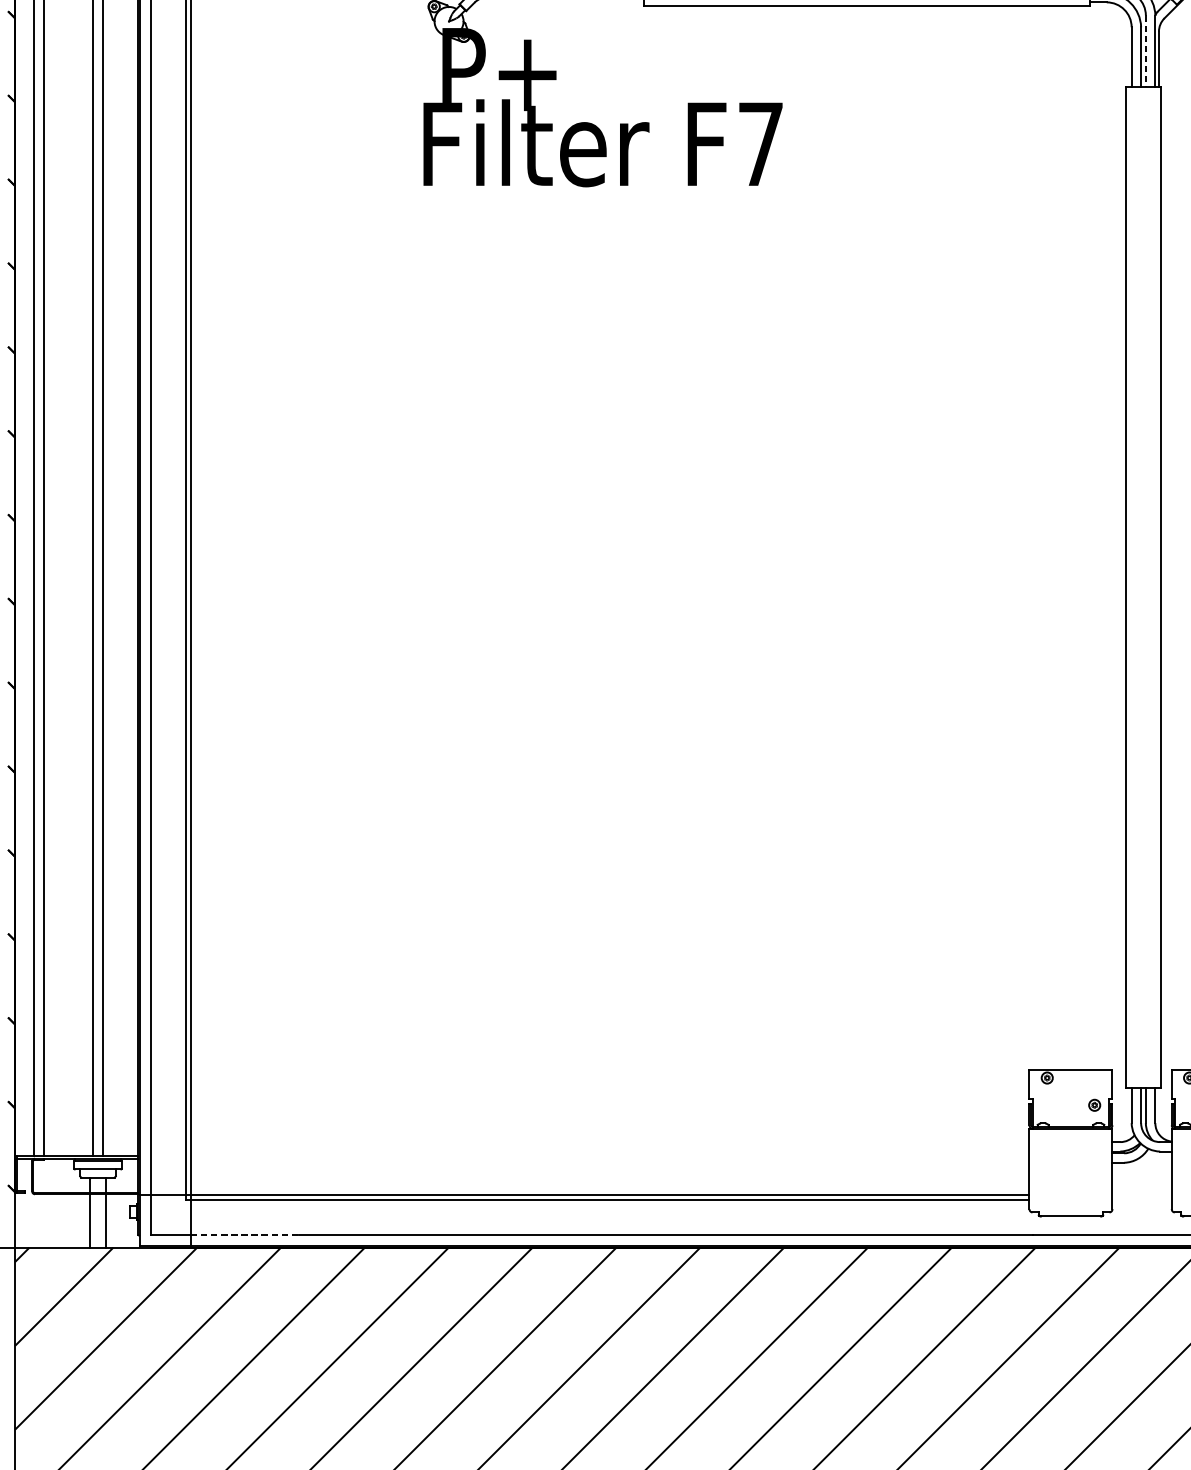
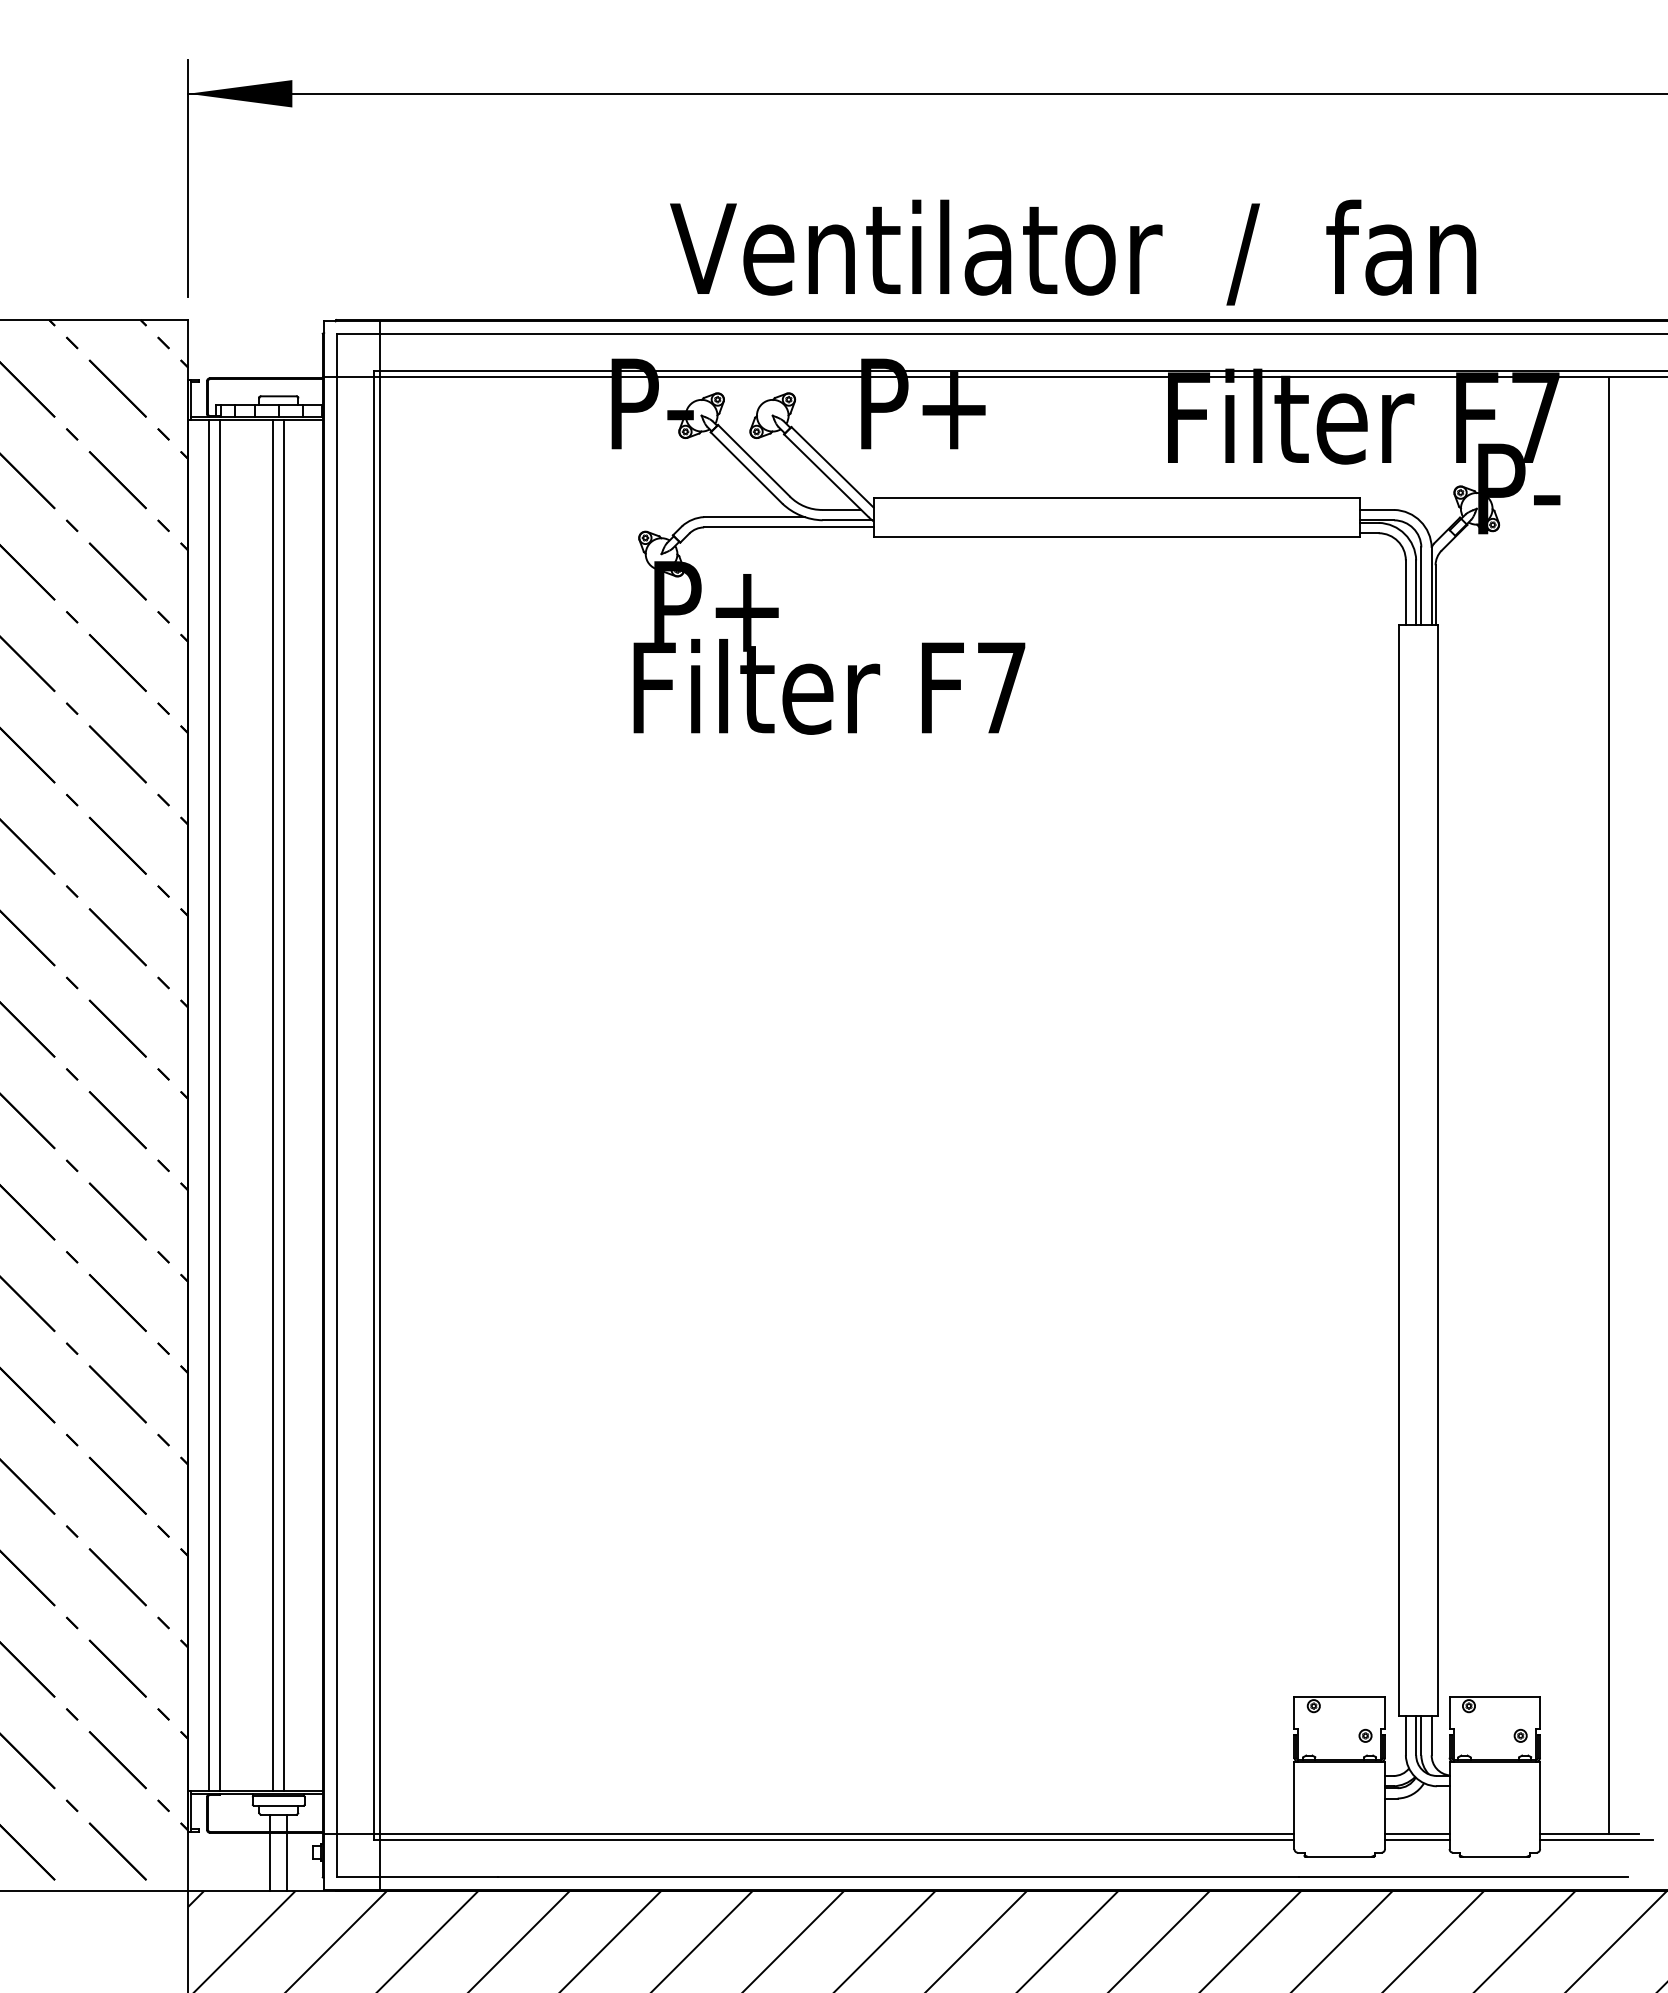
line: (1146, 51) -> (1421, 586), dashed -> solid
line: (1141, 1194) -> (1416, 1833), added
line: (1141, 1200) -> (1416, 1839), added
line: (244, 1235) -> (438, 1877), dashed -> solid

